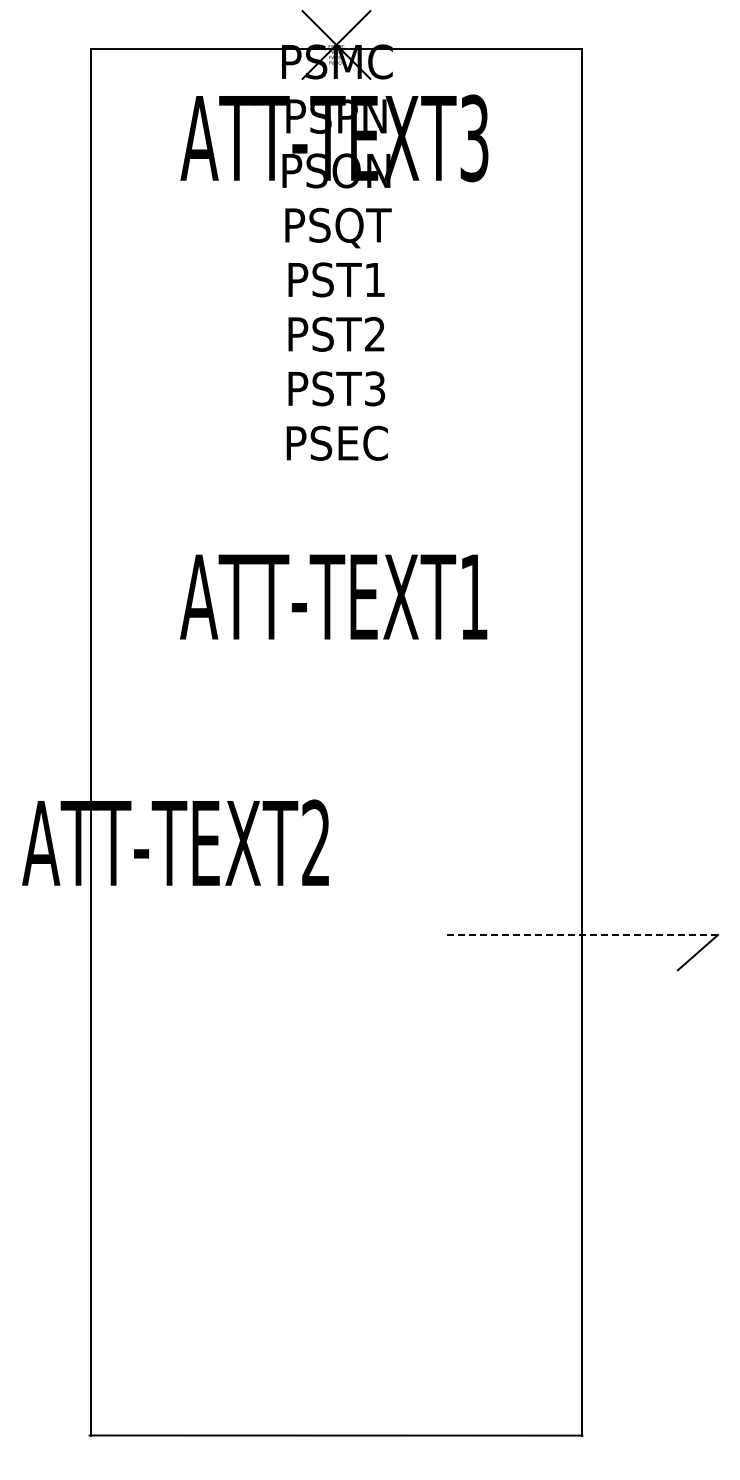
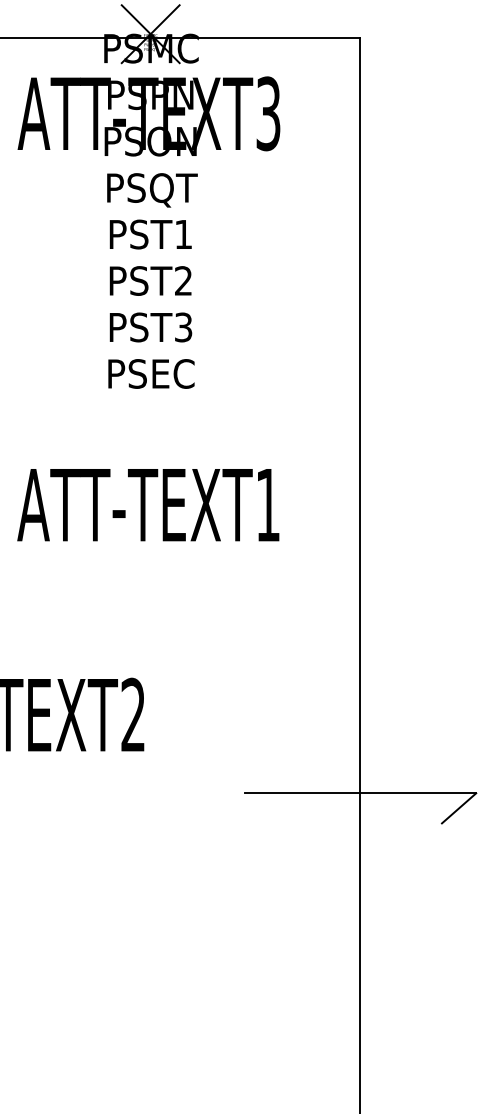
line: (582, 934) -> (360, 792), dashed -> solid

